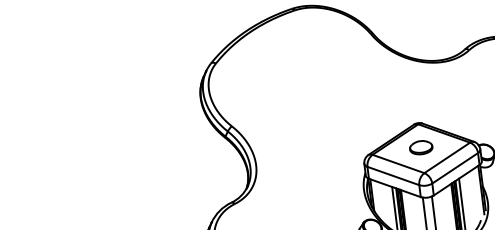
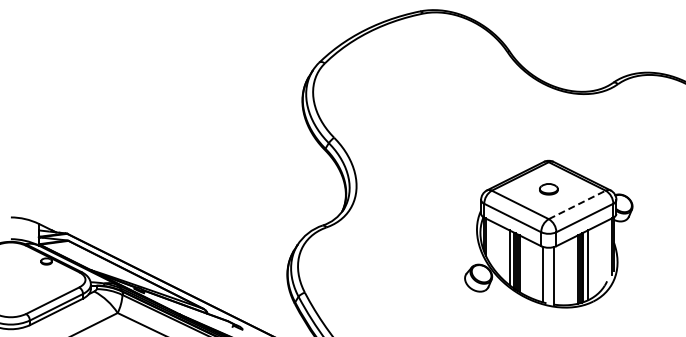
part: (420, 146) -> (548, 188), size x0.7
line: (447, 157) -> (577, 204), solid -> dashed

